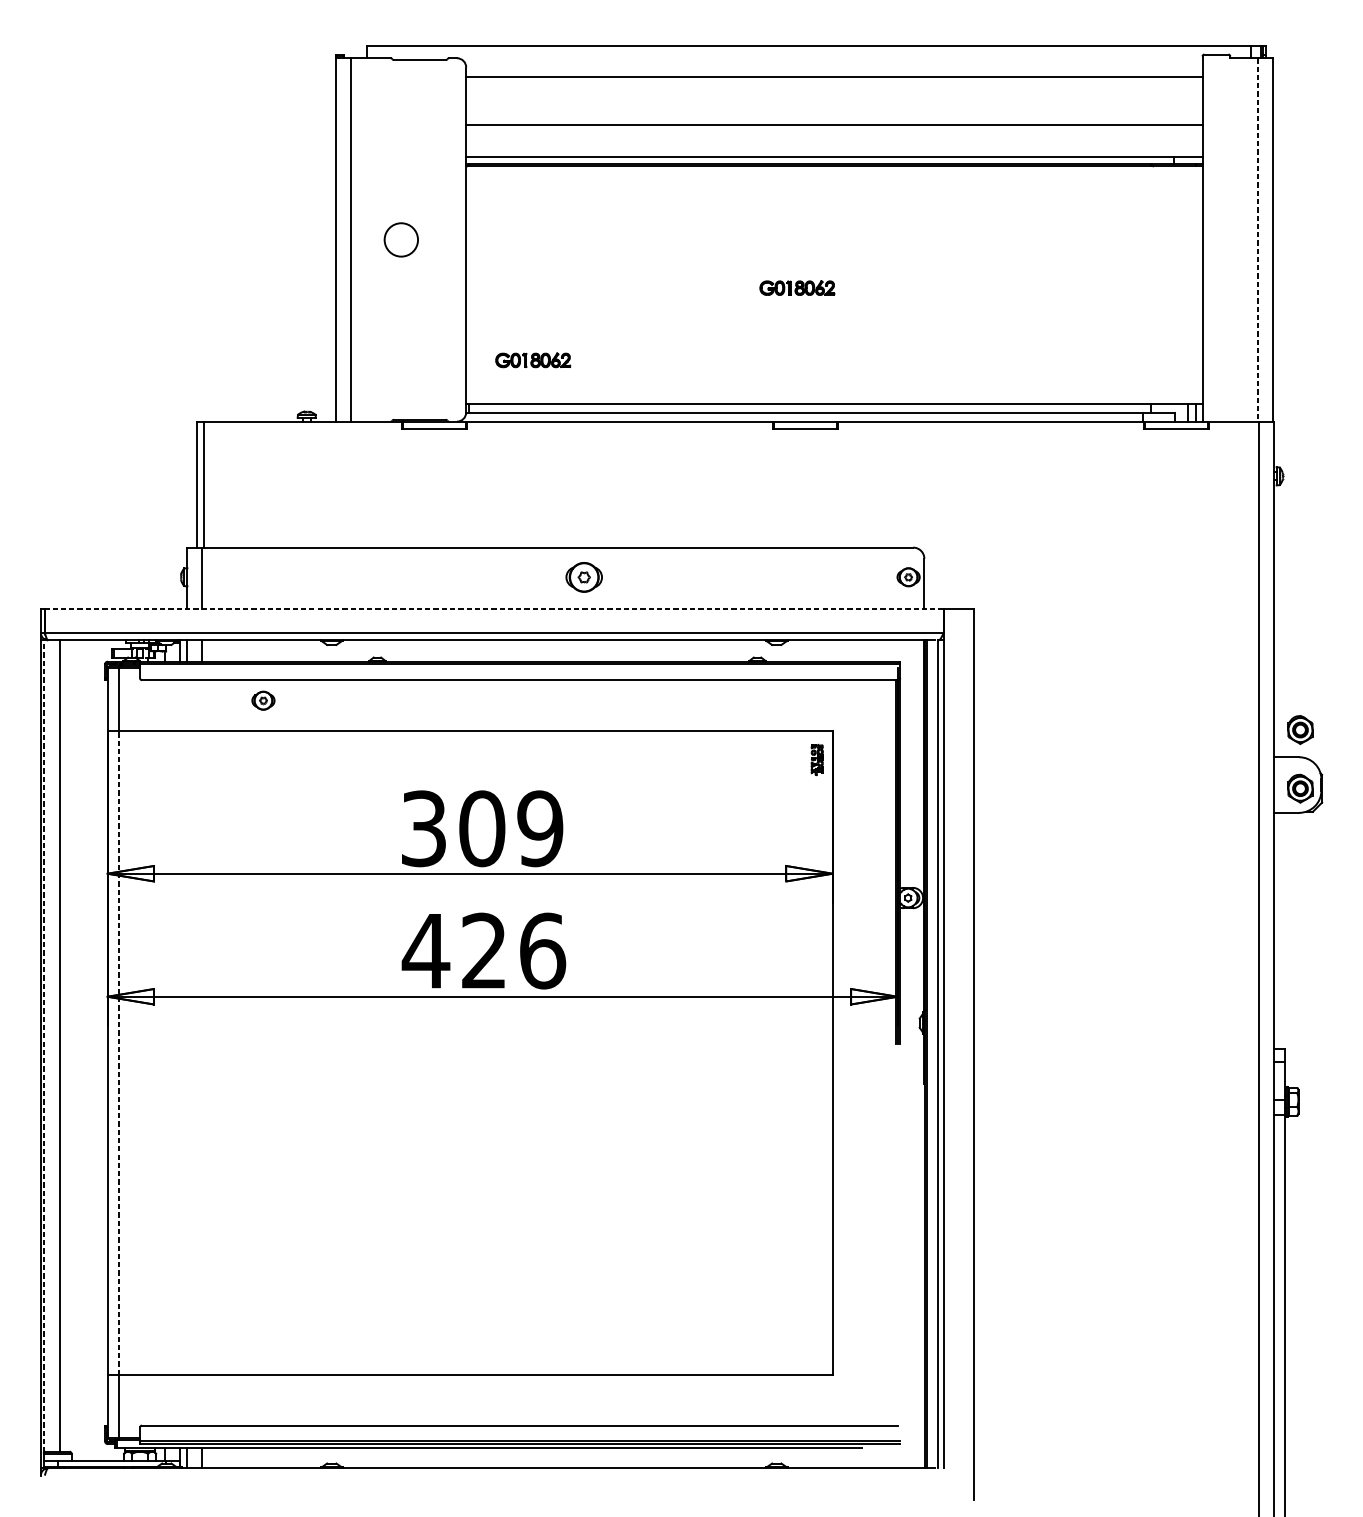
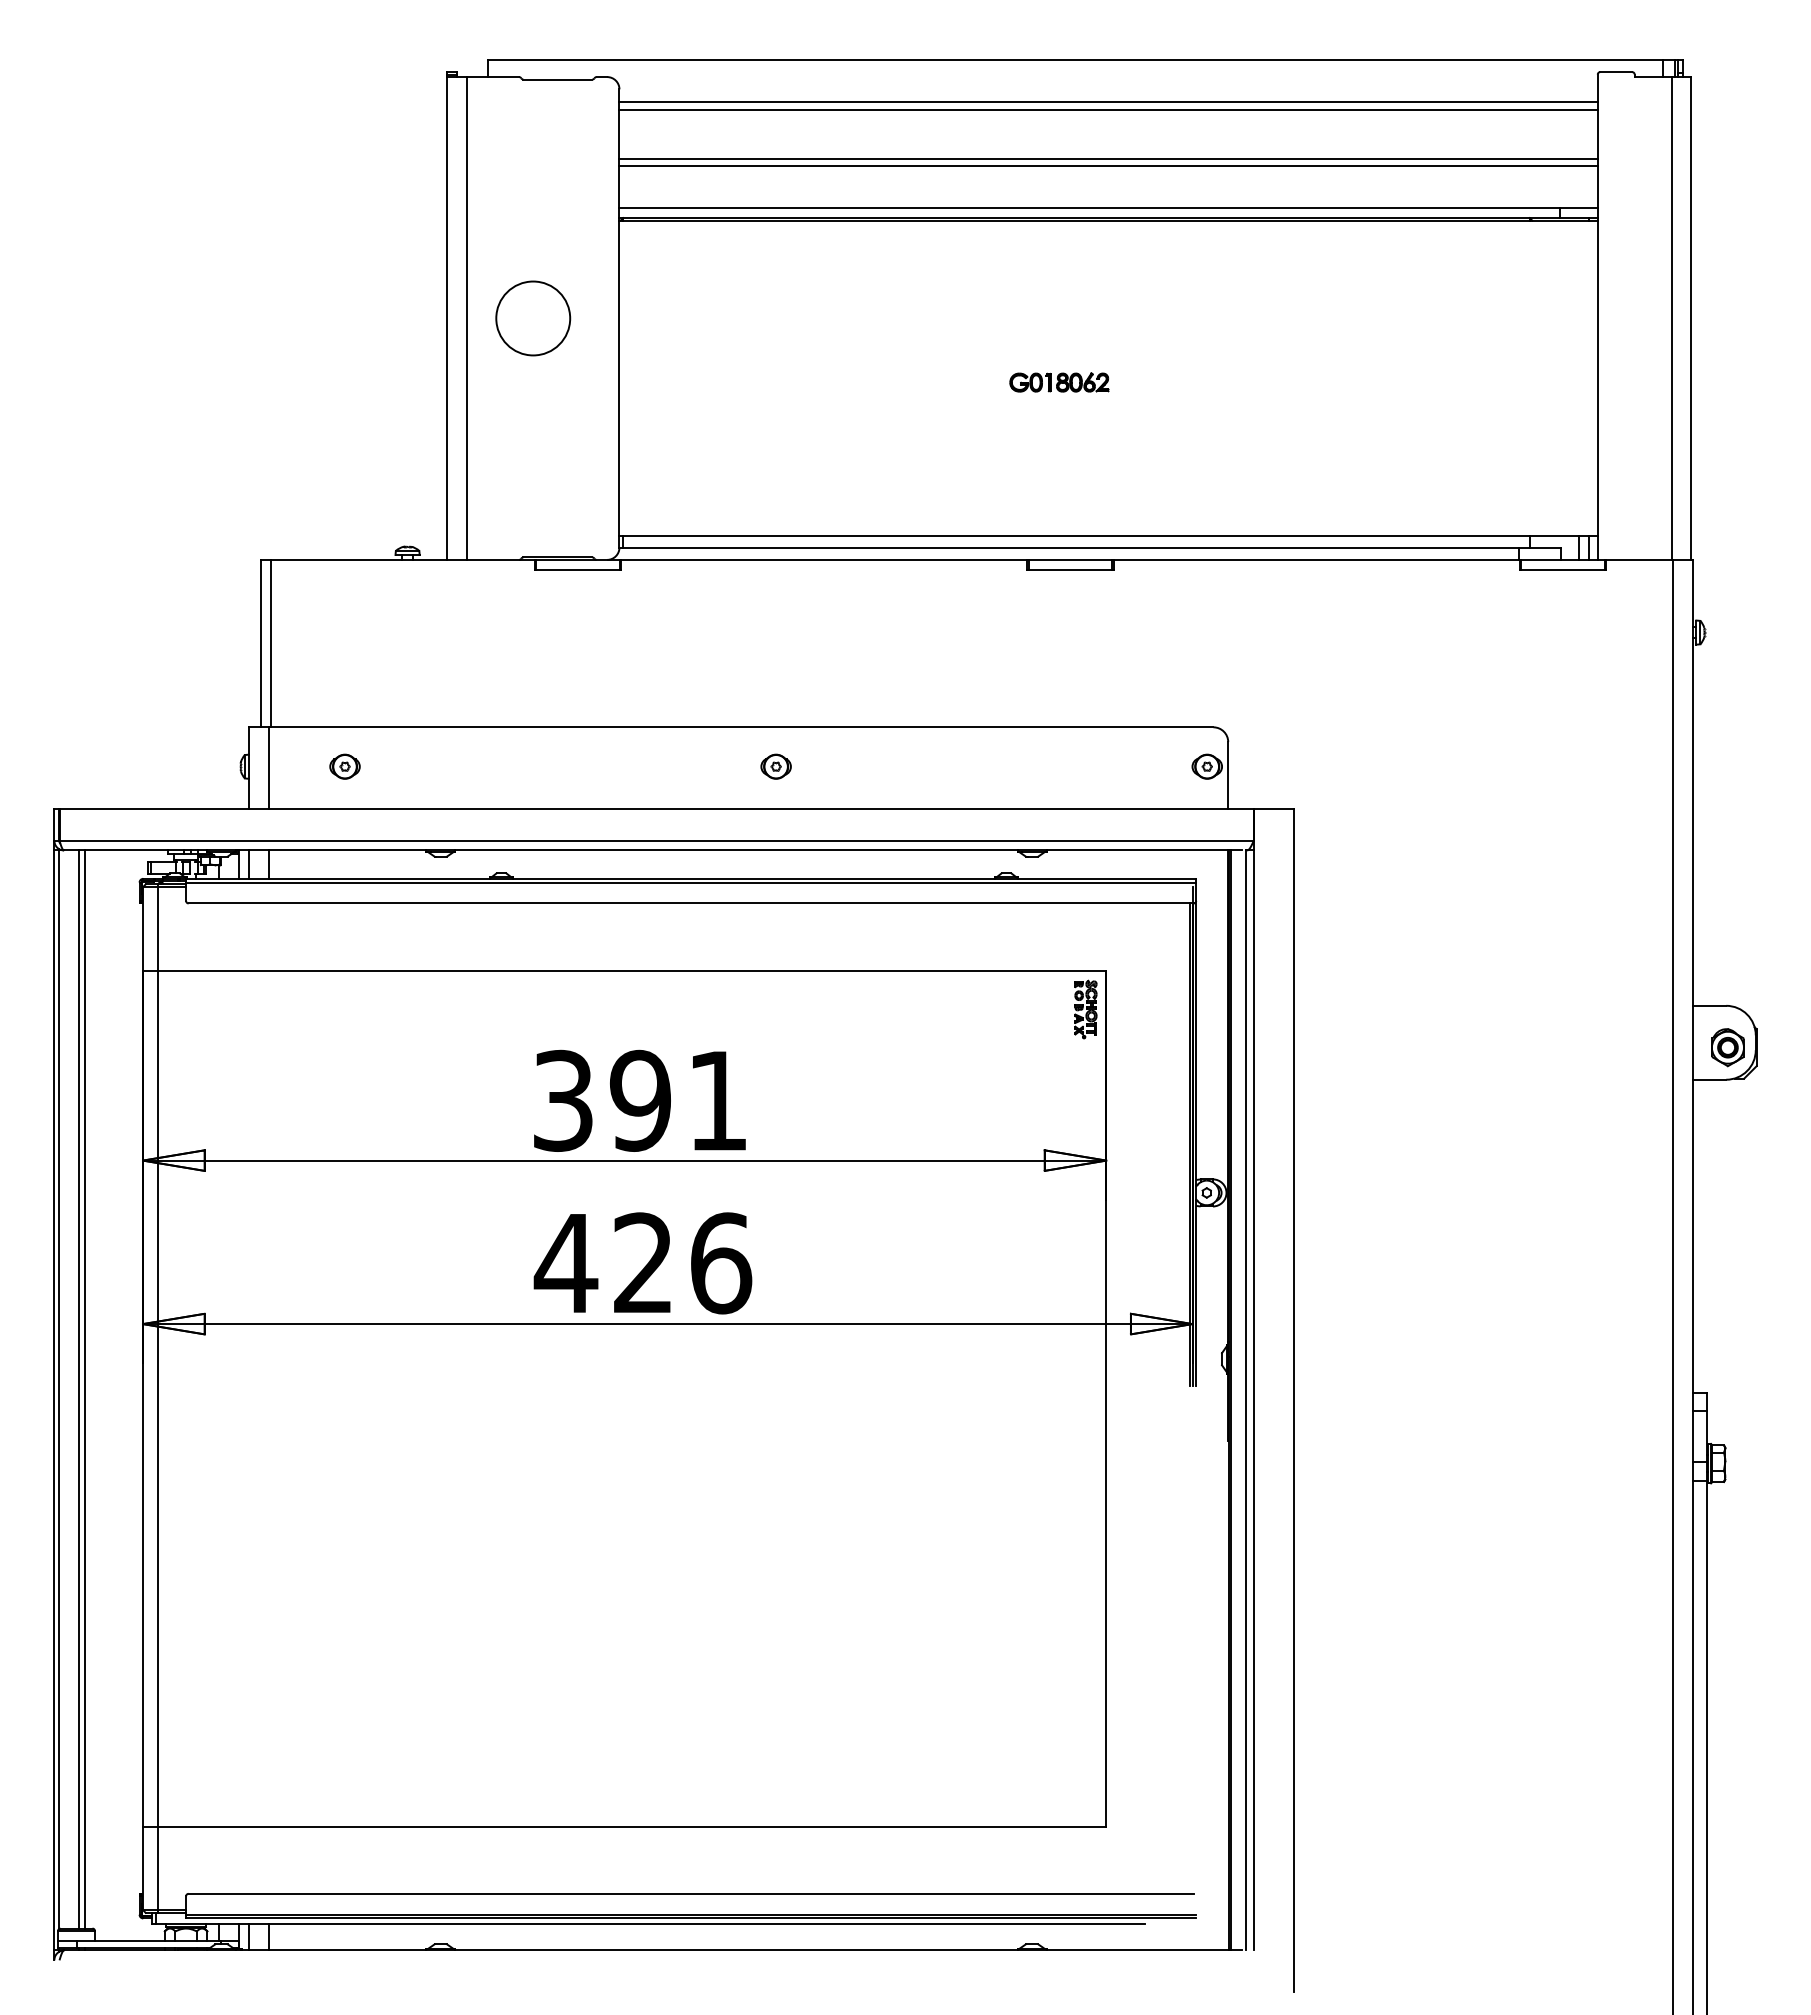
line: (834, 82) -> (1108, 109), added
line: (834, 119) -> (1108, 158), added
circle: (401, 239) -> (533, 318), size x1.67
line: (1257, 239) -> (1671, 318), dashed -> solid
part: (533, 360) -> (708, 478), removed
part: (583, 577) -> (775, 766), size x0.62
line: (494, 608) -> (656, 808), dashed -> solid
part: (263, 700) -> (344, 766), moved
part: (1300, 729) -> (1727, 969), removed
part: (816, 760) -> (1085, 1009), size x1.43
text: (511, 828) -> (679, 1100), 309 -> 391
line: (64, 1045) -> (85, 1389), added
line: (44, 1046) -> (58, 1390), dashed -> solid
line: (118, 1052) -> (157, 1398), dashed -> solid

